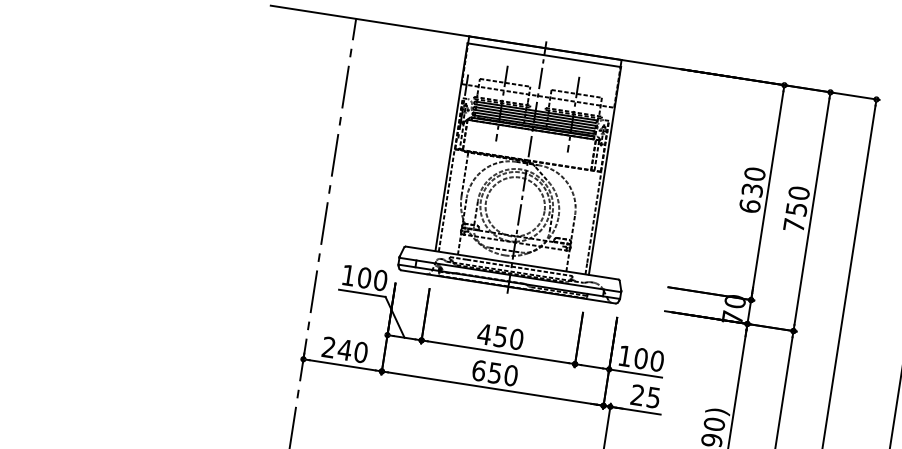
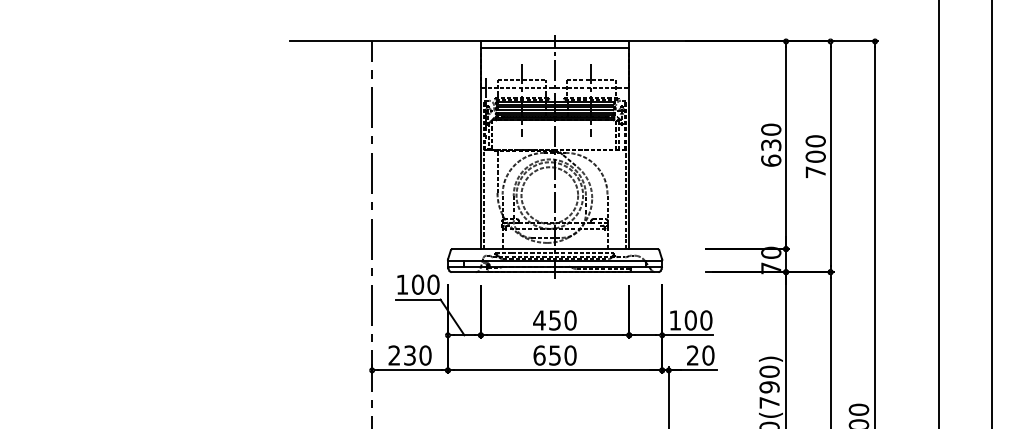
text: (796, 208) -> (815, 156), 750 -> 700
text: (344, 349) -> (409, 355), 240 -> 230
text: (653, 397) -> (708, 355), 25 -> 20

